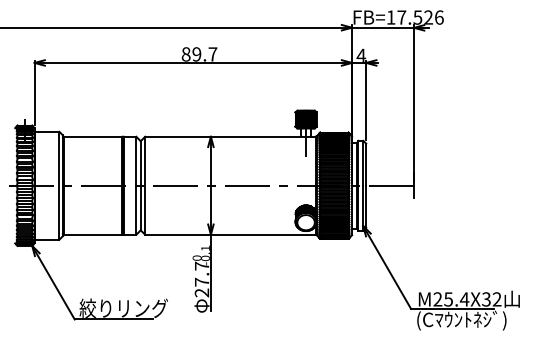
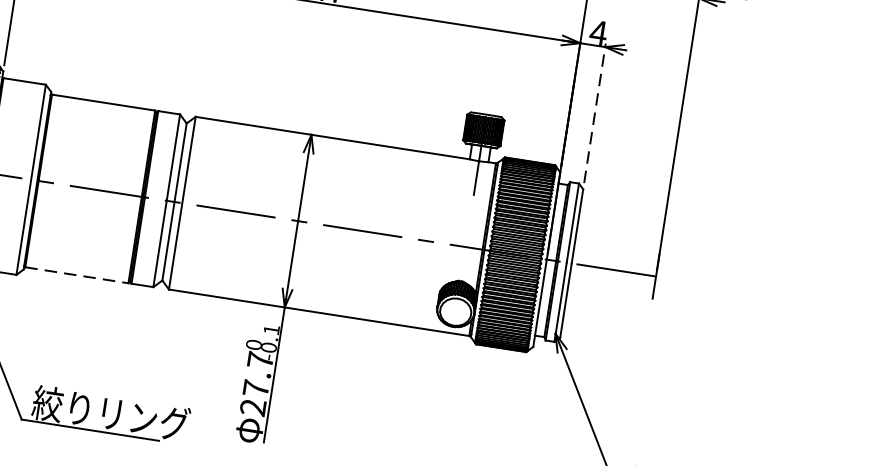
line: (366, 100) -> (595, 113), solid -> dashed
line: (93, 234) -> (77, 274), solid -> dashed

